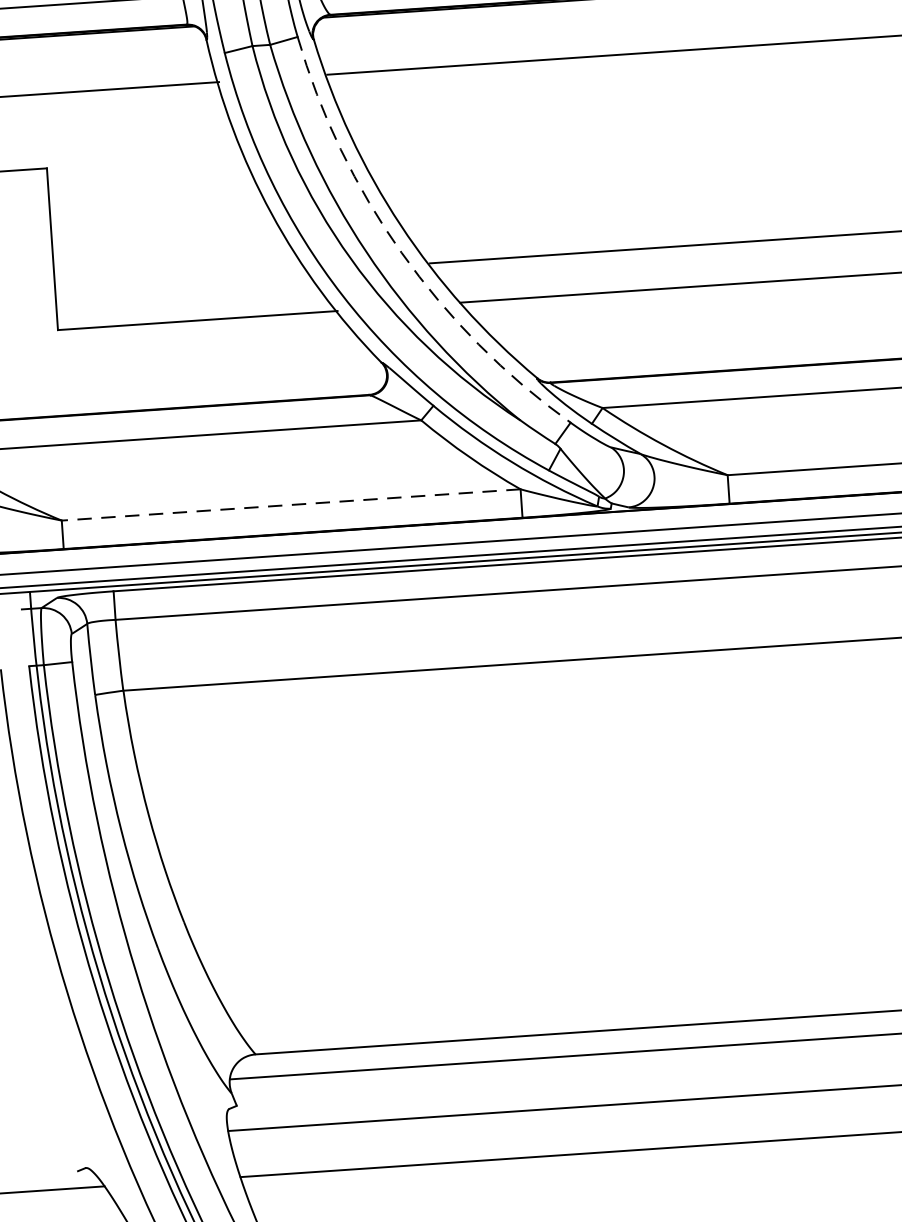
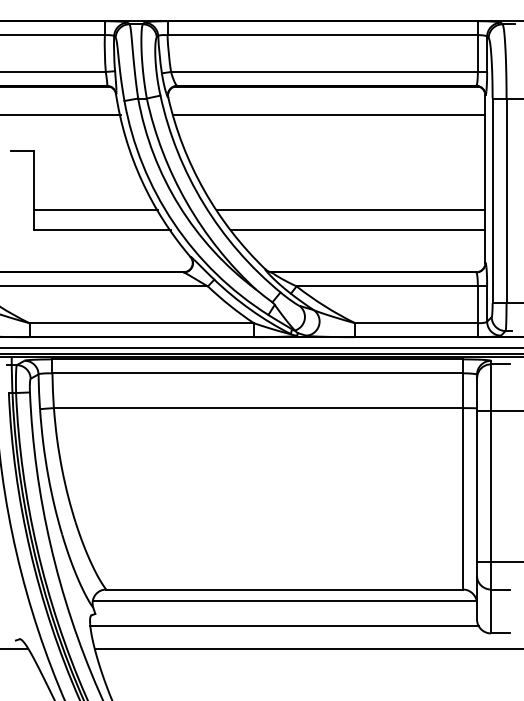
arc: (400, 253) -> (203, 204), dashed -> solid
line: (180, 280) -> (95, 210), added
line: (290, 505) -> (141, 323), dashed -> solid

